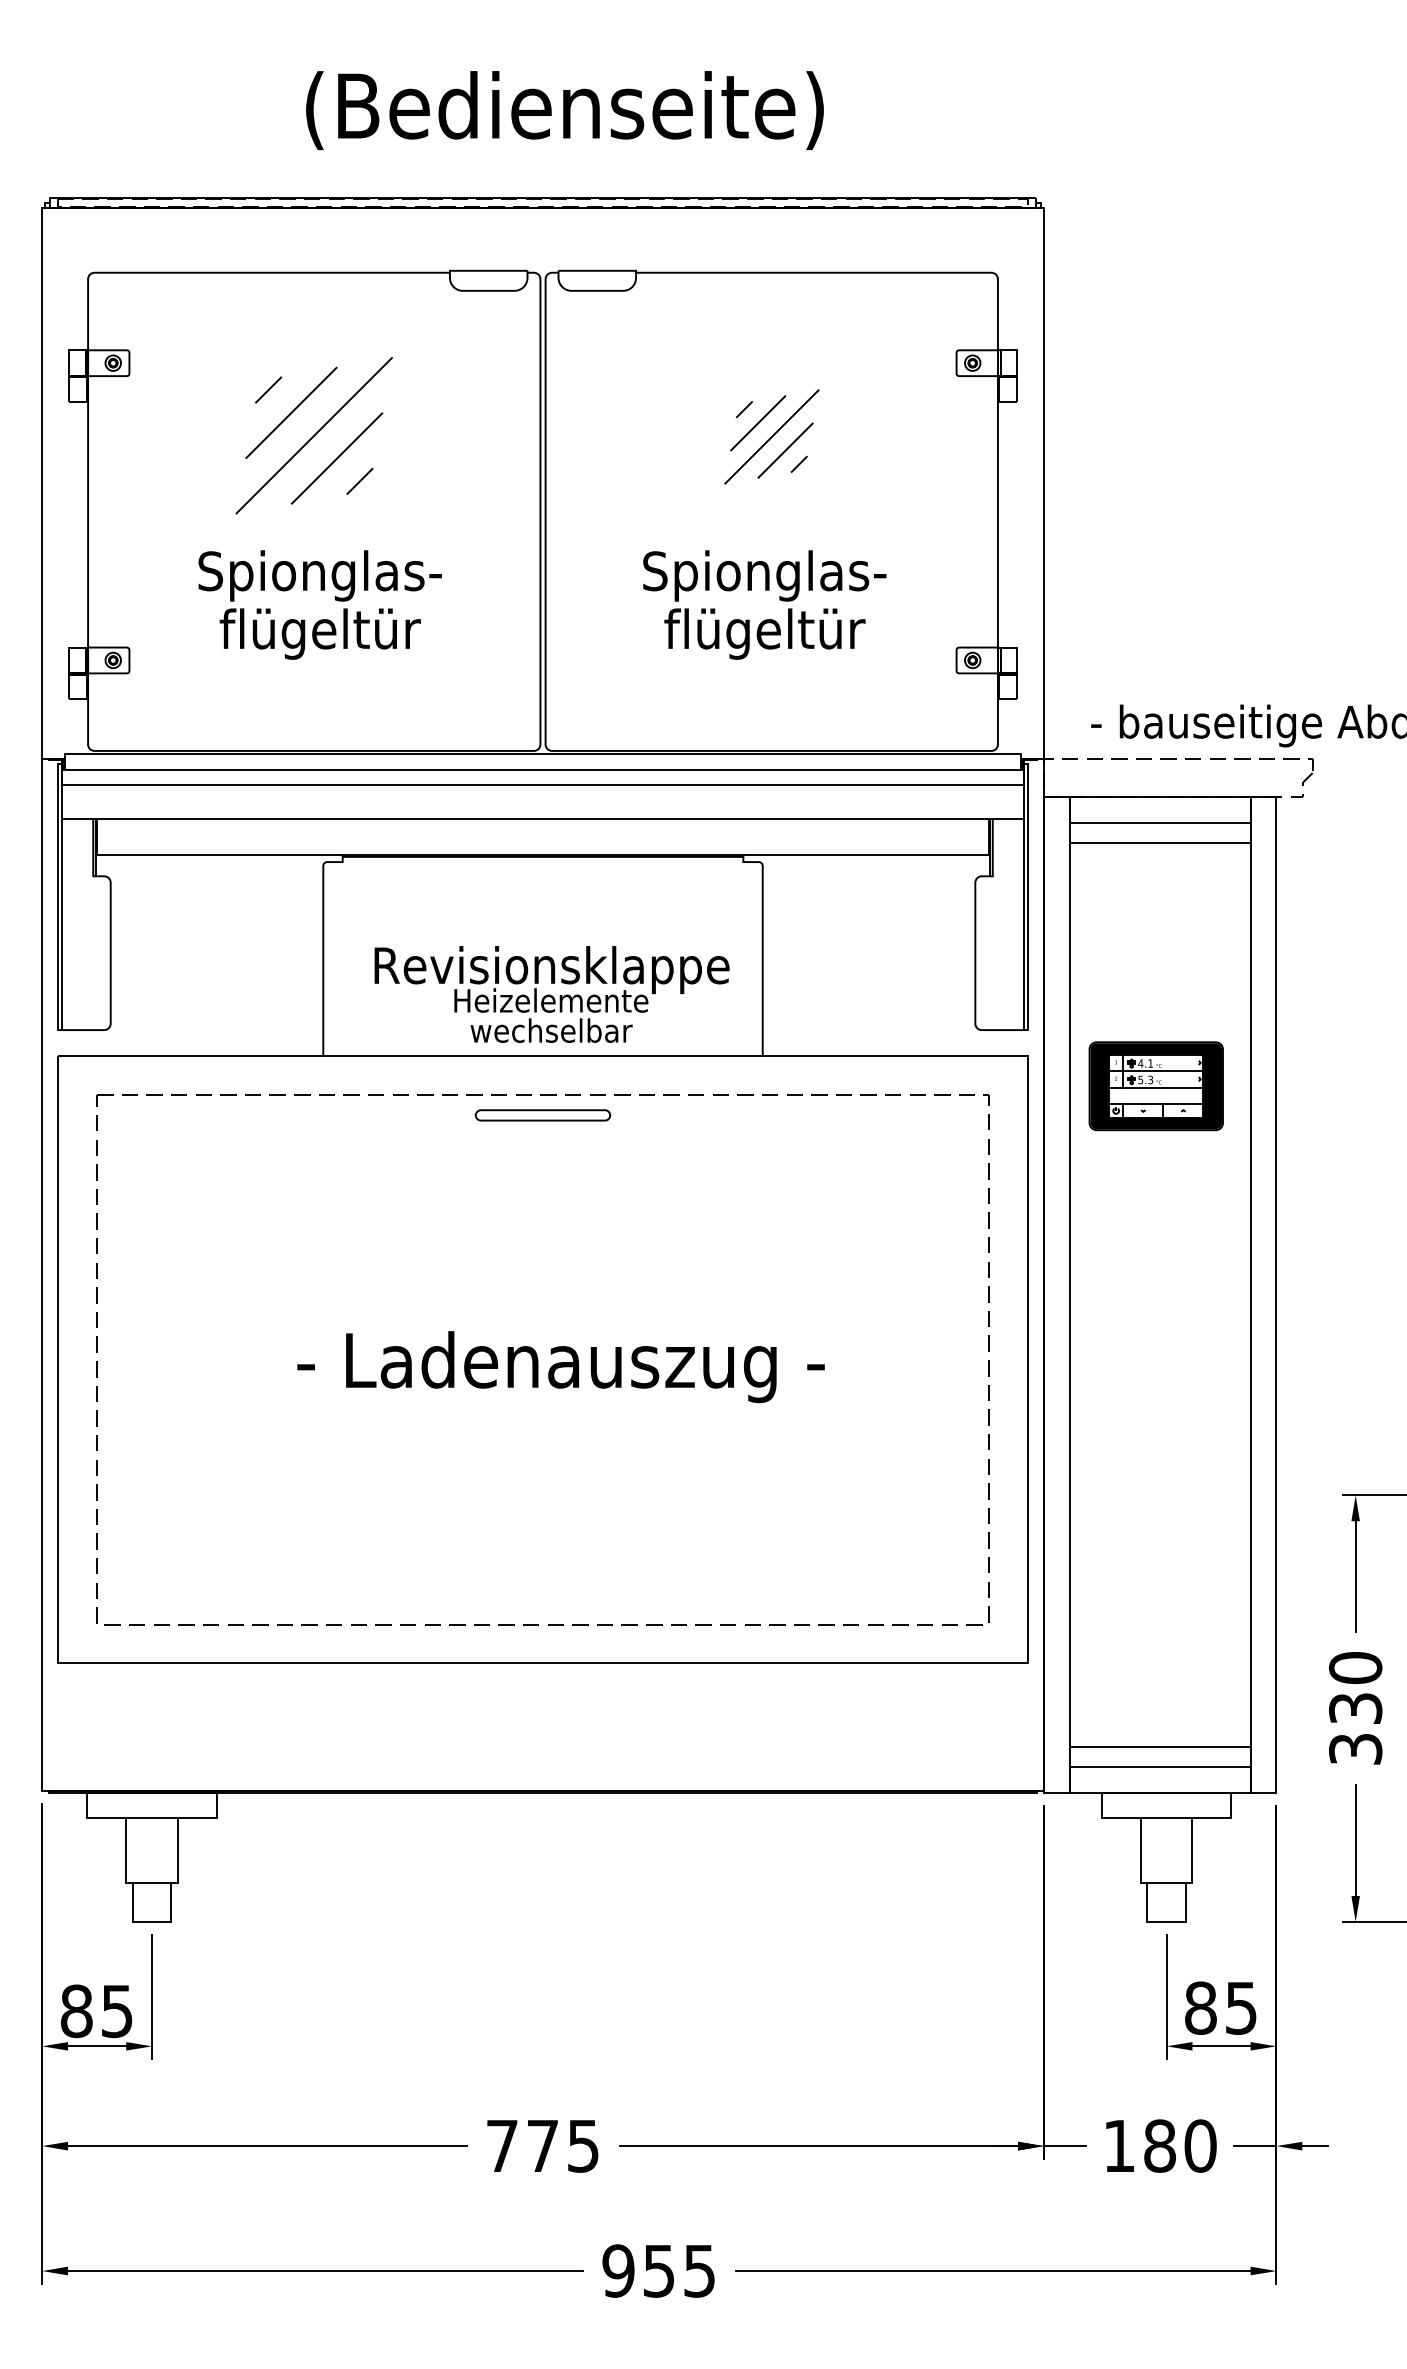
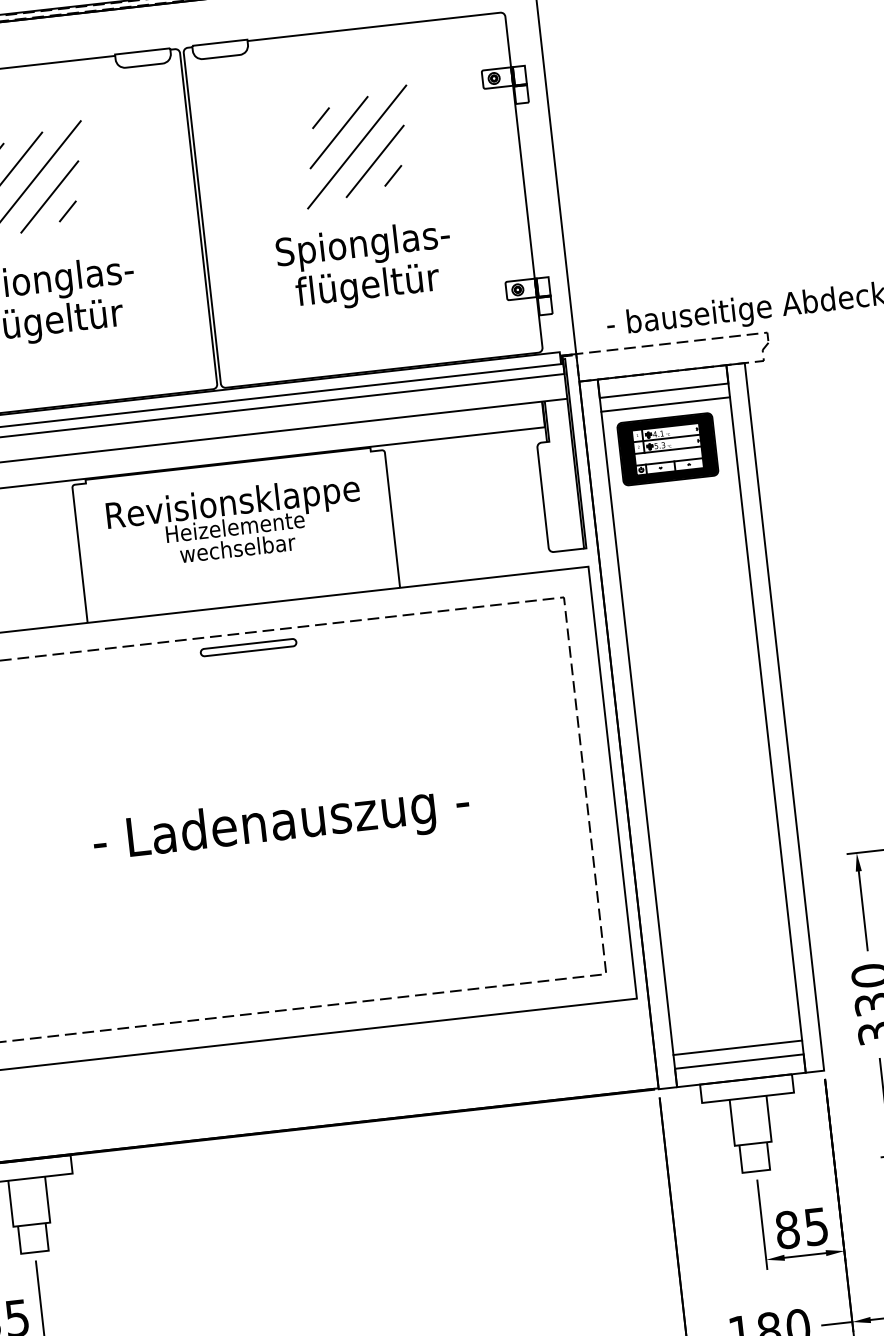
part: (771, 436) -> (356, 146), size x1.67
text: (551, 994) -> (234, 522), moved
part: (1155, 1086) -> (667, 449), moved

